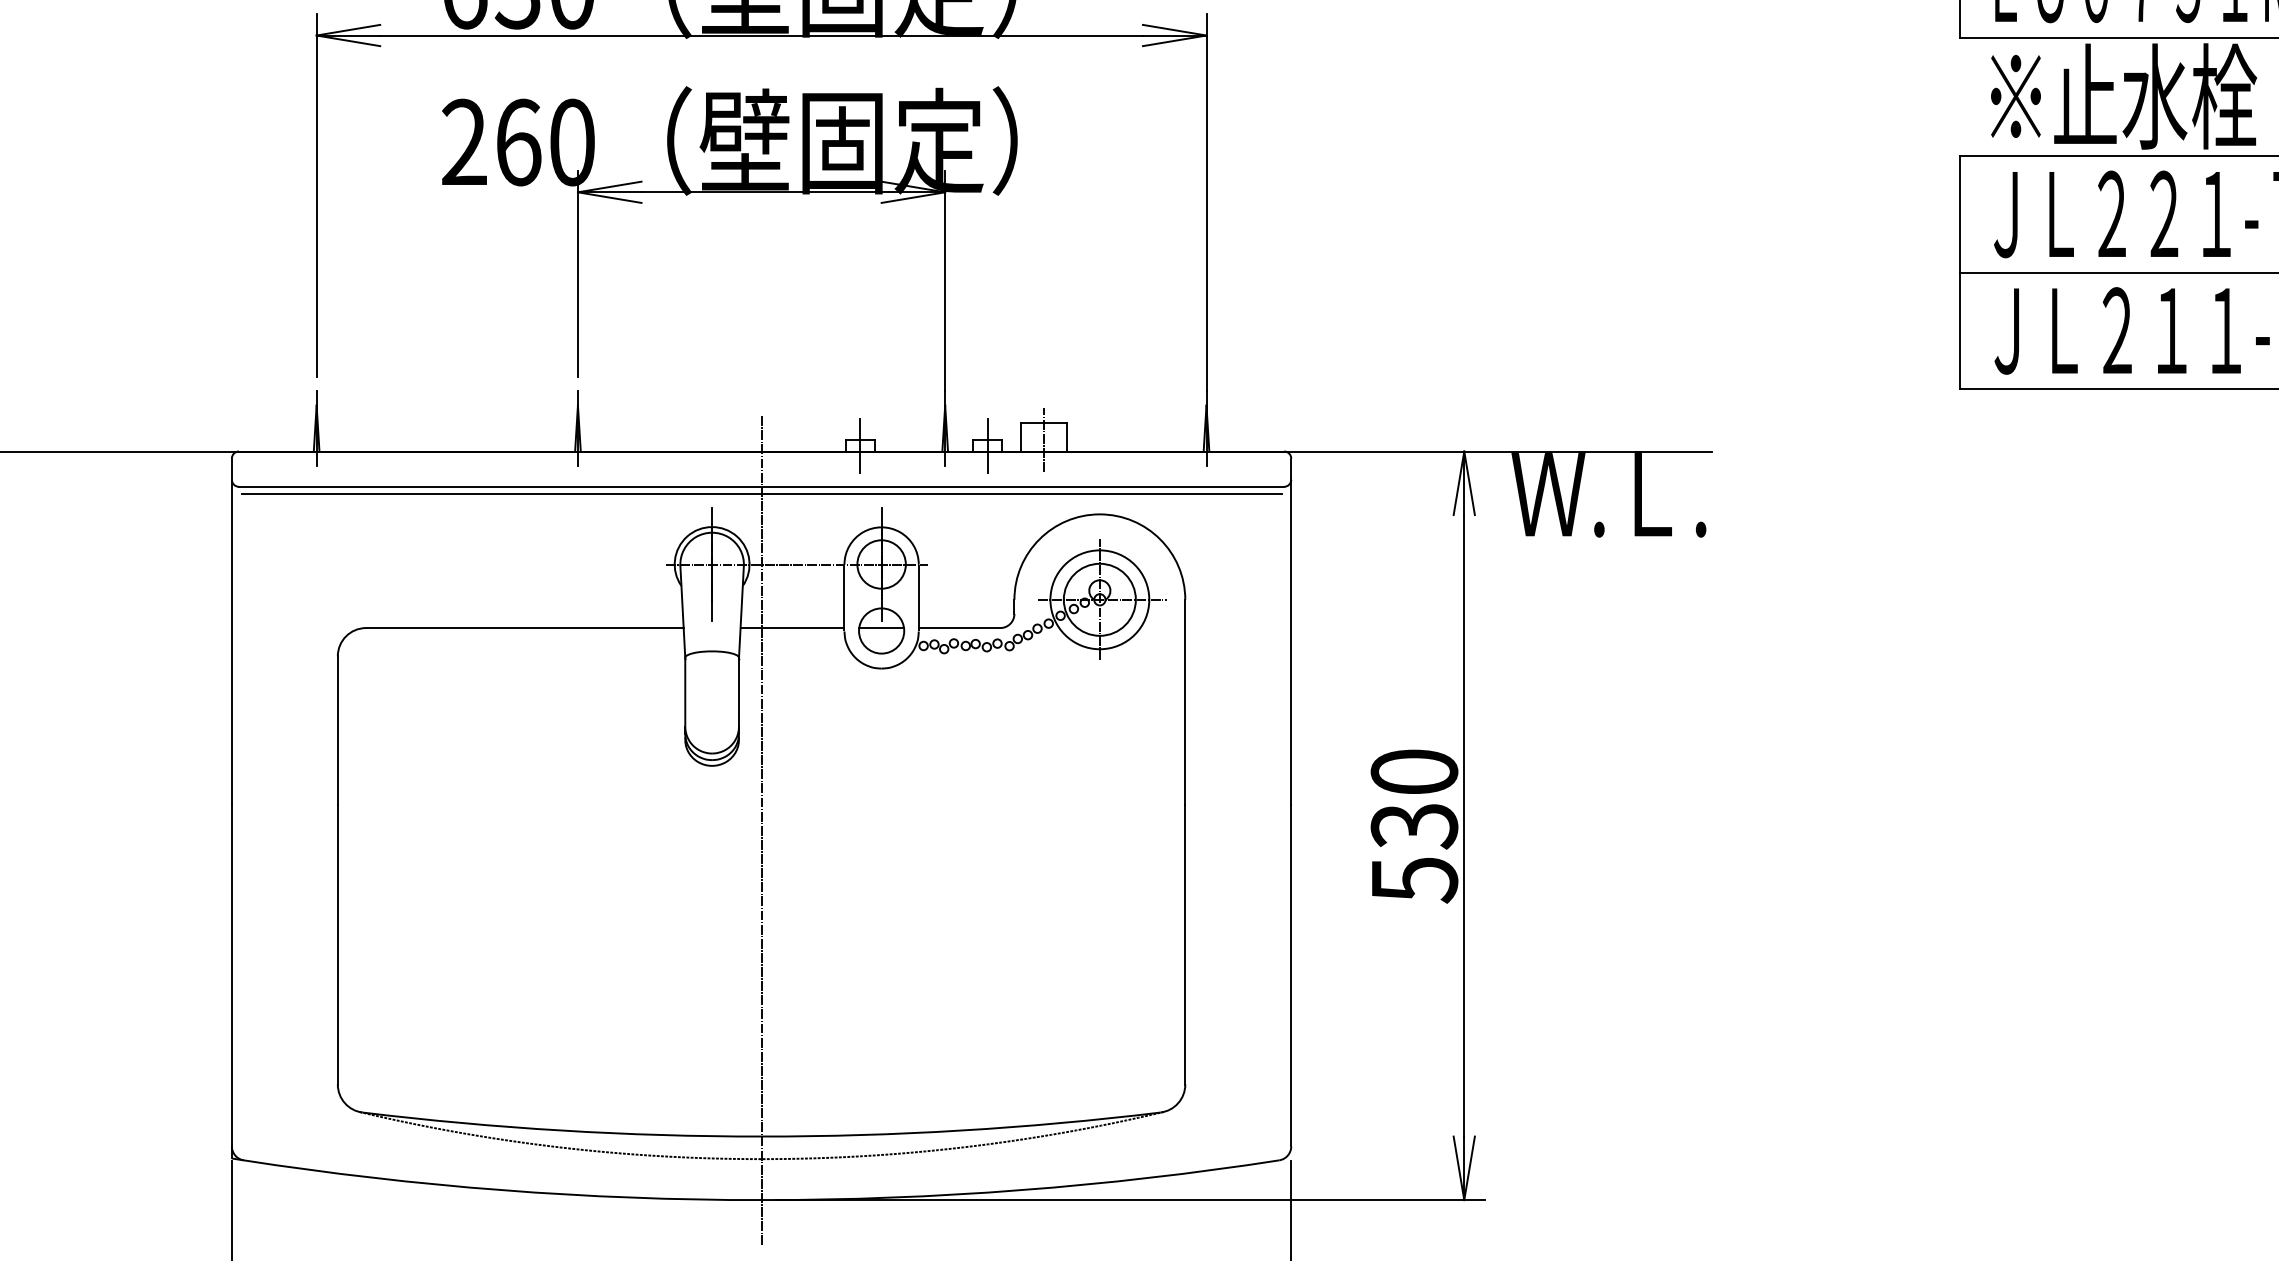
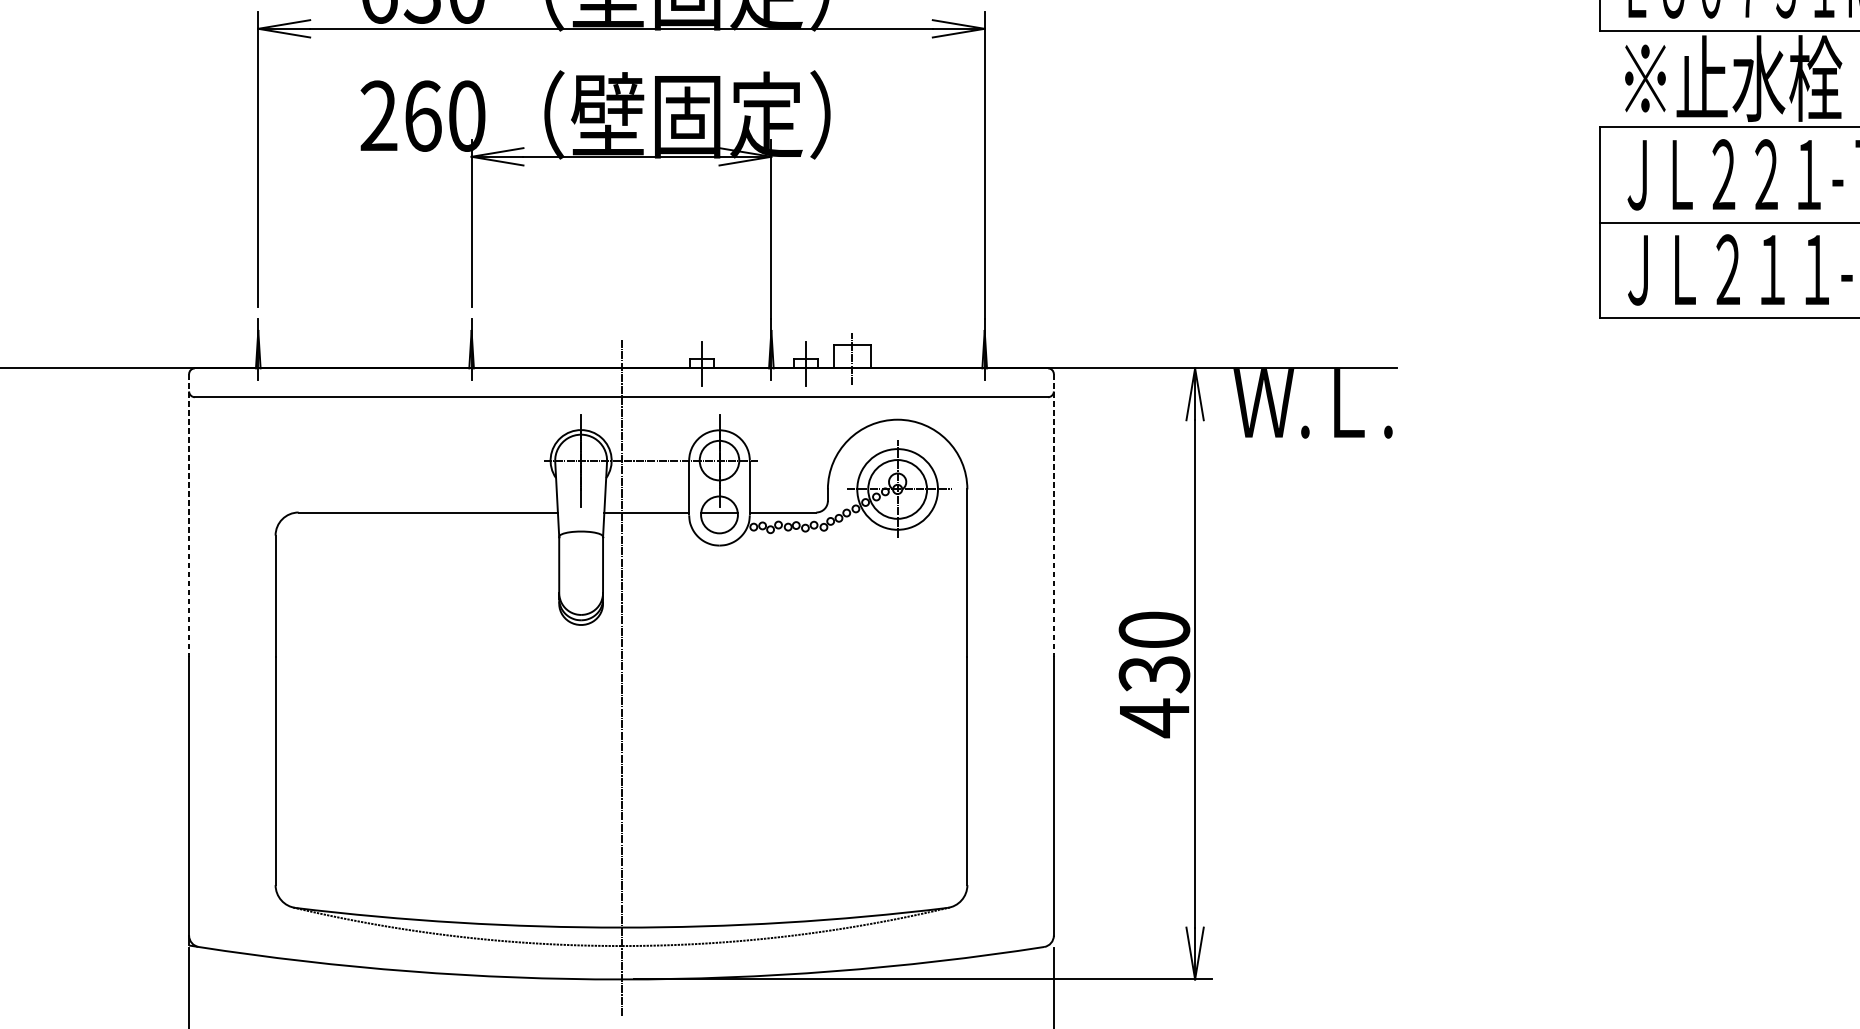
line: (761, 493) -> (621, 402), removed
line: (231, 632) -> (188, 516), solid -> dashed
line: (1291, 632) -> (1054, 516), solid -> dashed
text: (1415, 879) -> (1155, 717), 530 -> 430

